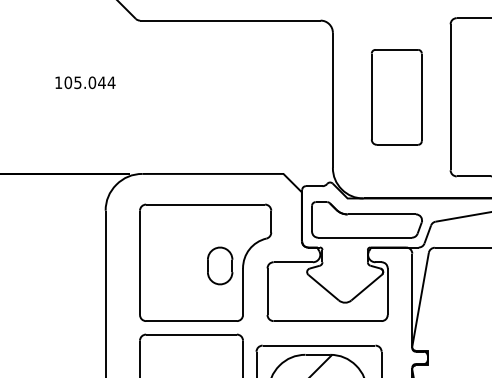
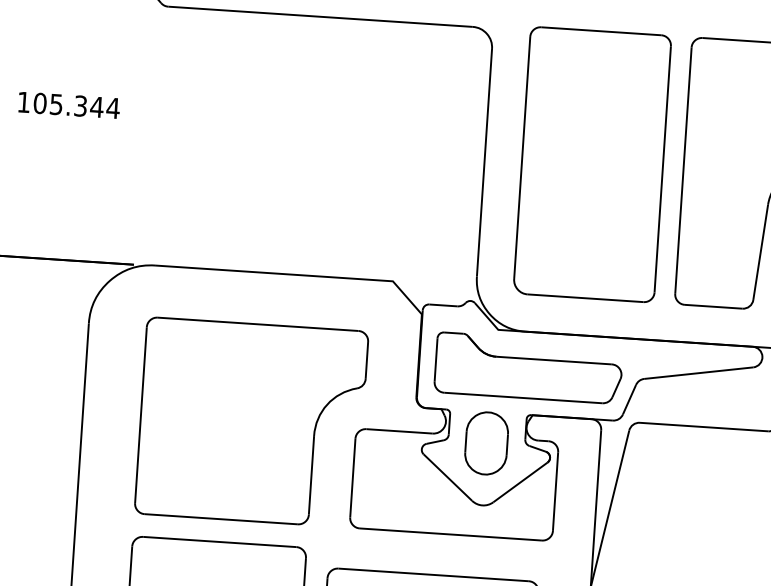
text: (92, 82) -> (81, 105), 105.044 -> 105.344
part: (396, 97) -> (592, 165), size x1.67
part: (220, 265) -> (487, 442), moved

